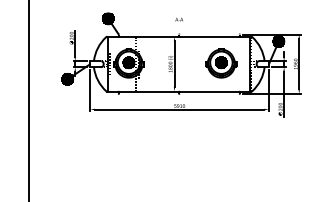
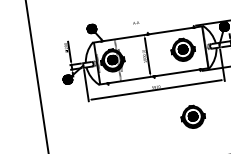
text: (178, 19) -> (135, 22), moved
part: (221, 151) -> (193, 117), added

